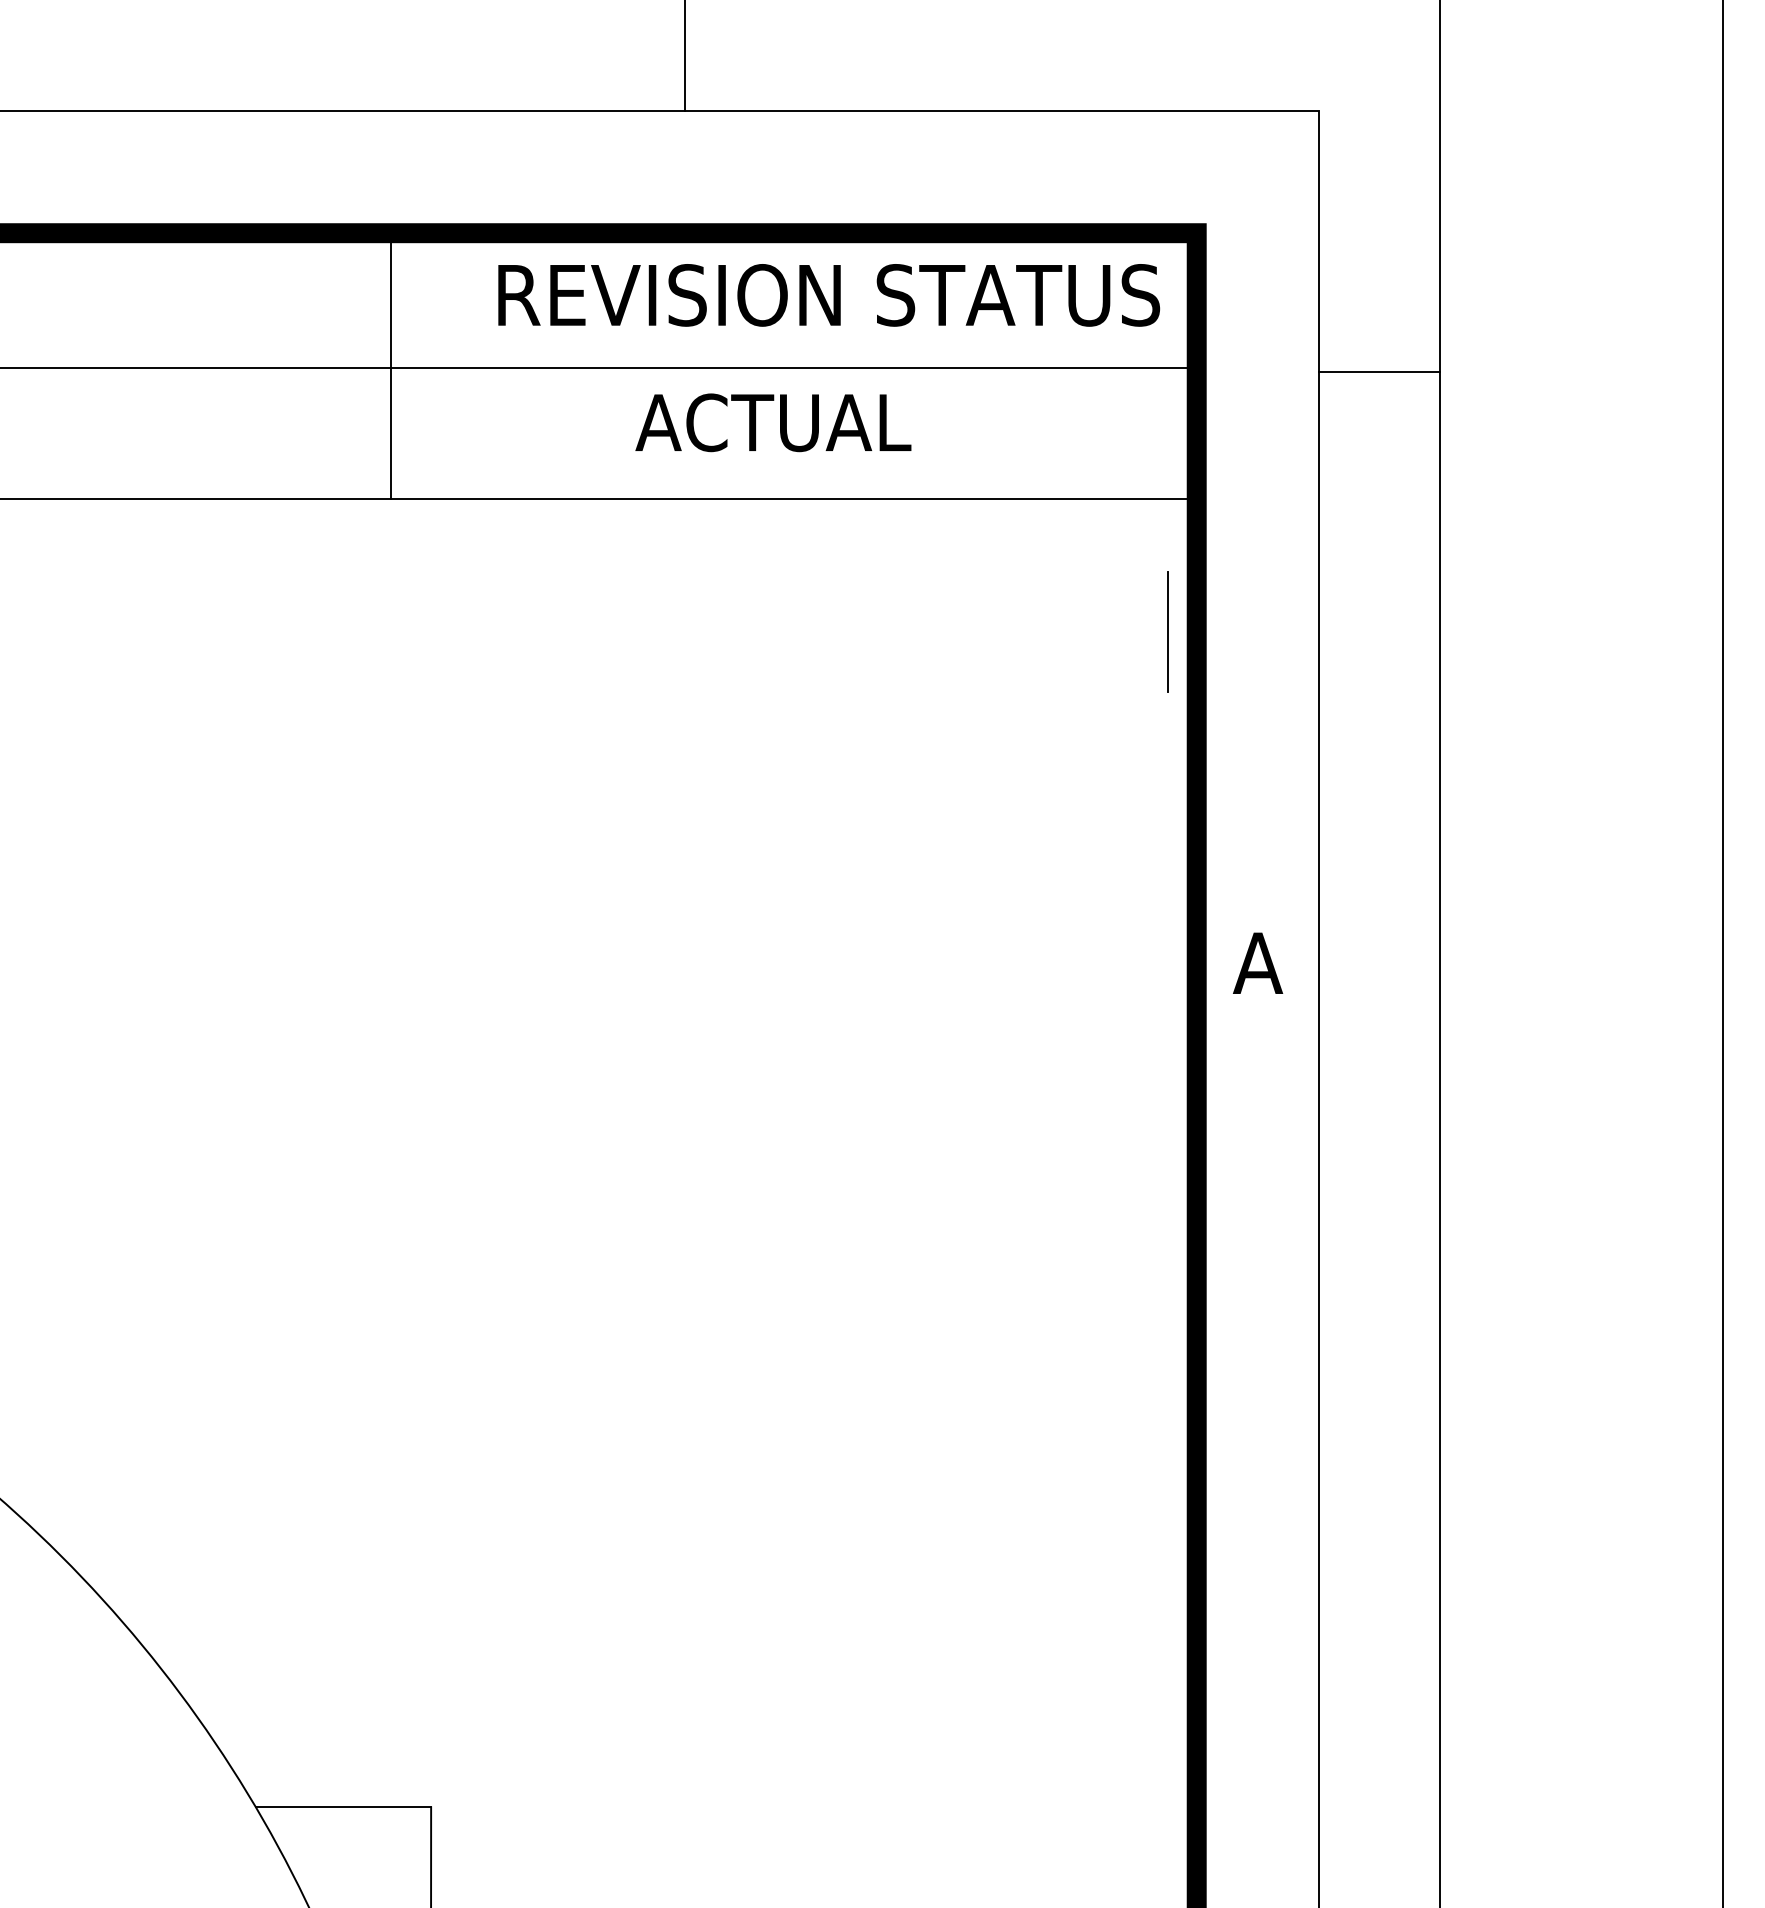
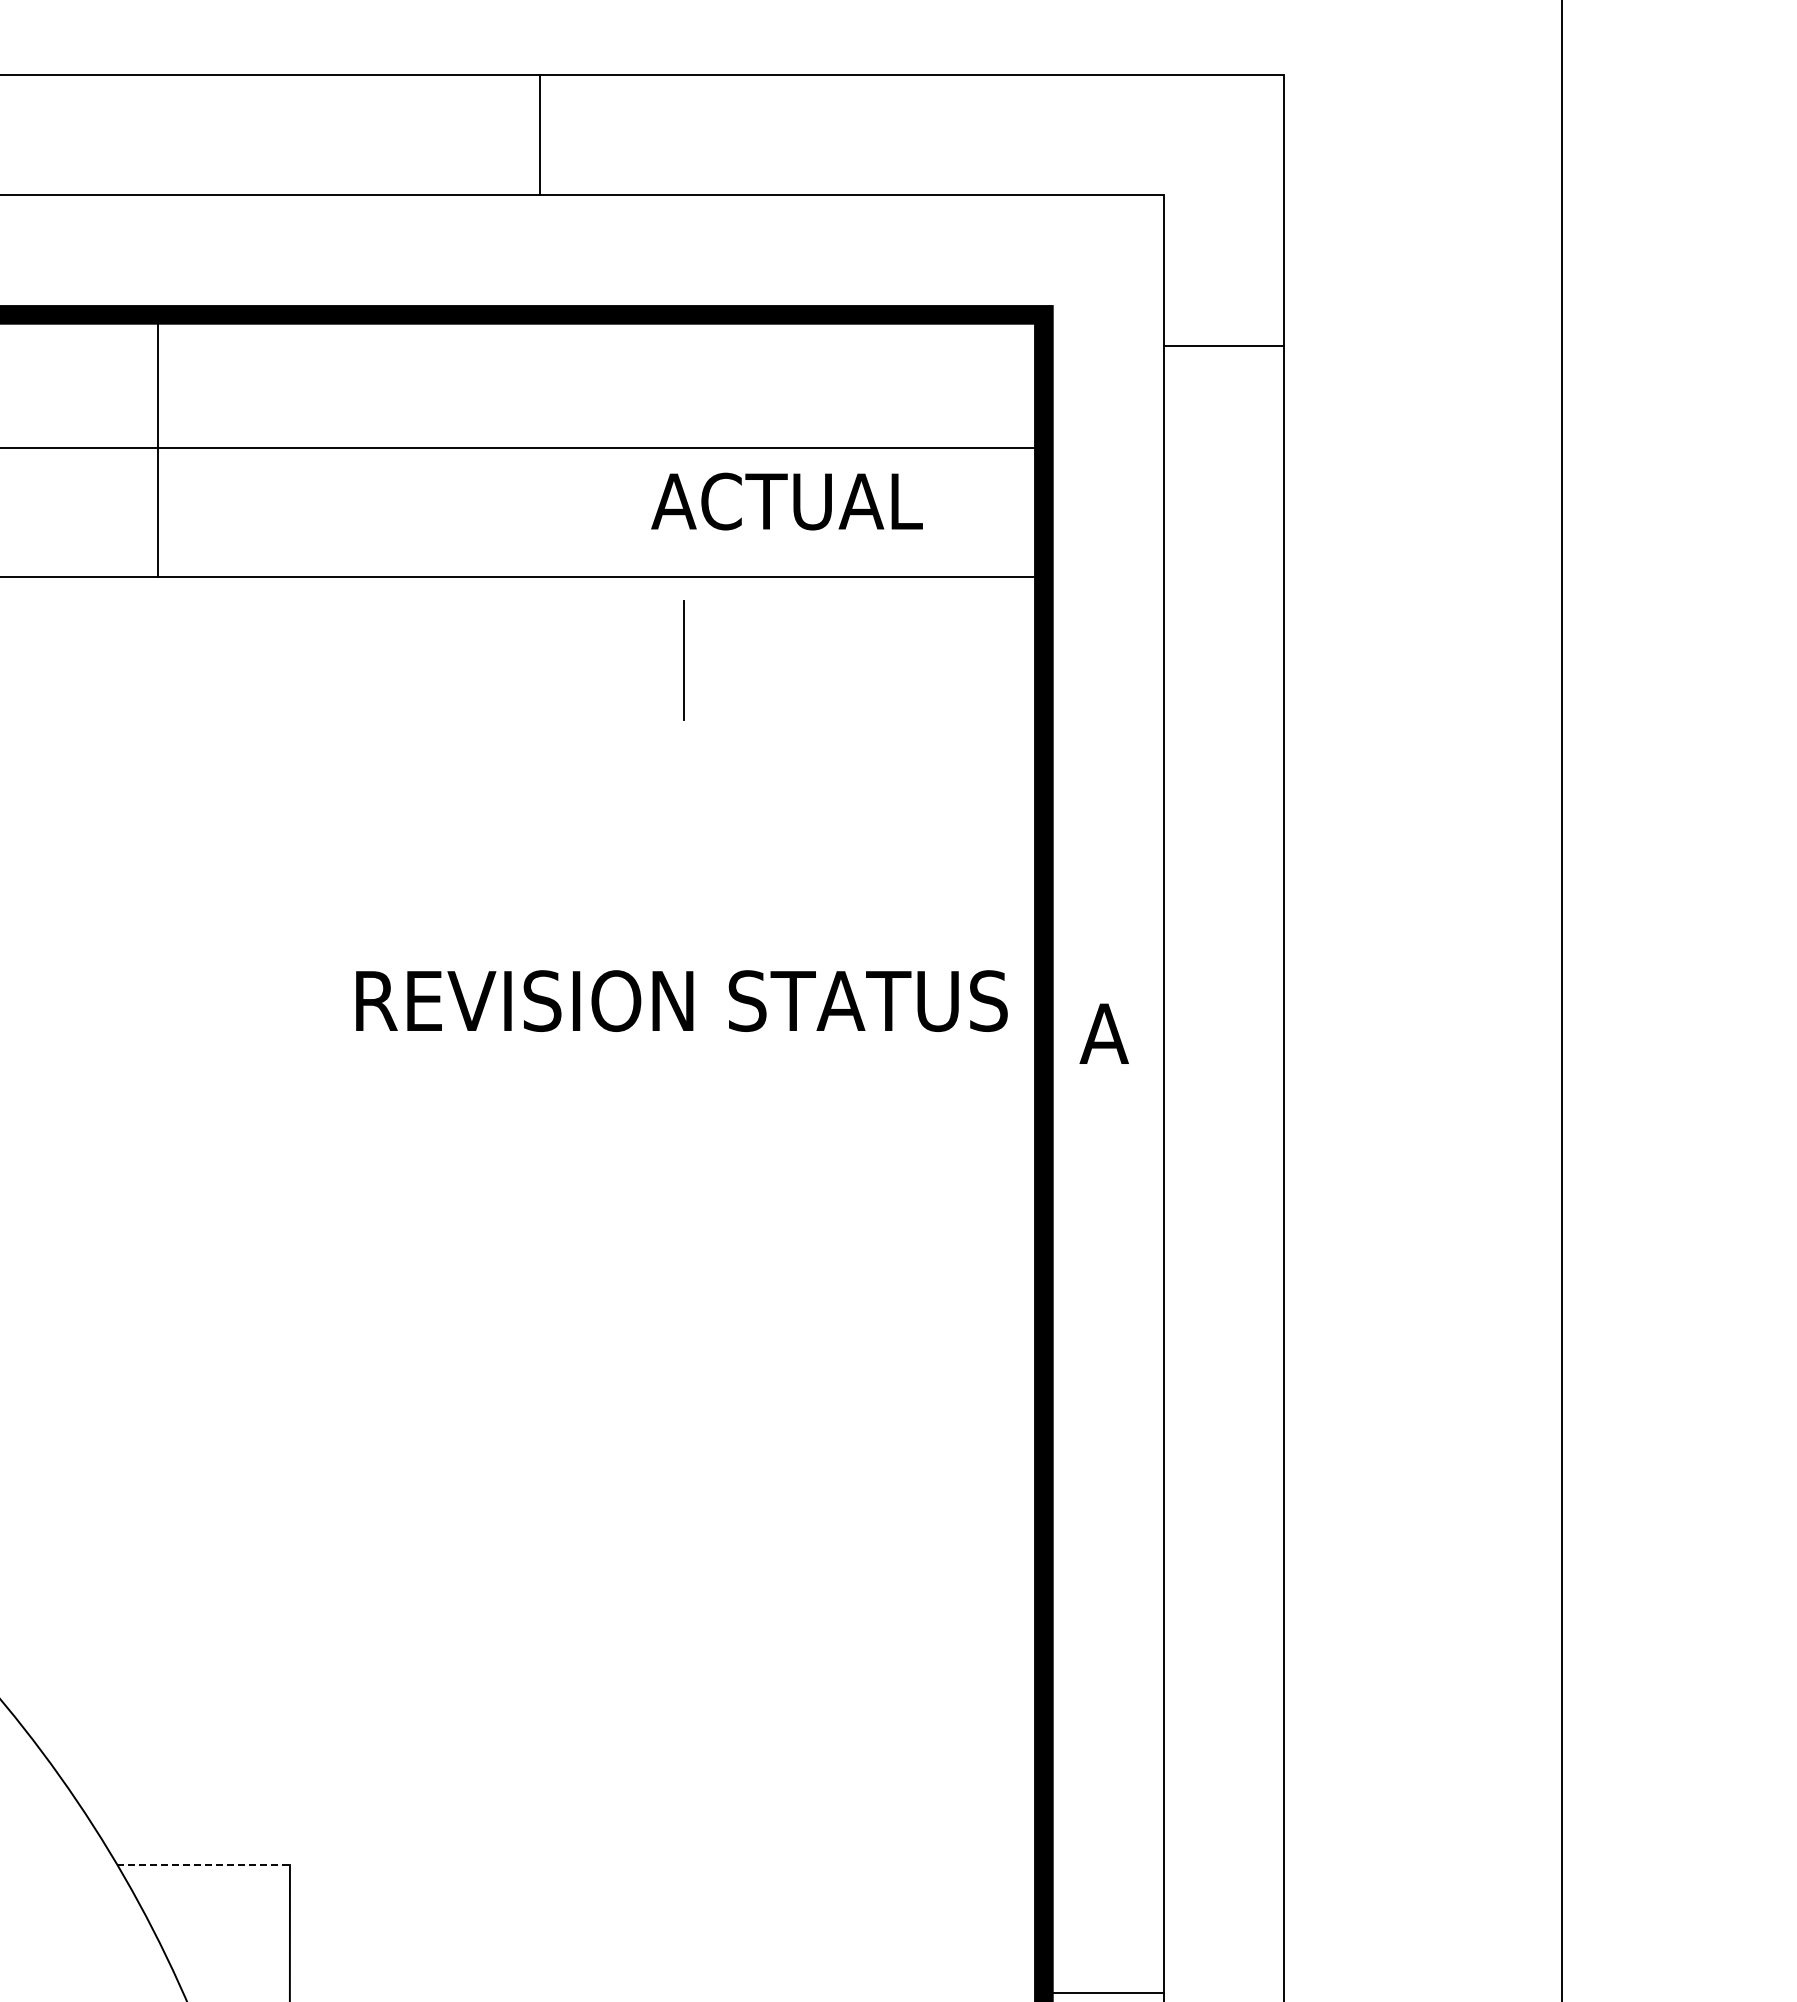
text: (828, 294) -> (681, 1000), moved
line: (391, 365) -> (158, 445), moved
line: (1379, 371) -> (1223, 345), moved
text: (772, 422) -> (786, 501), moved
line: (1166, 631) -> (683, 660), moved
line: (344, 1807) -> (204, 1865), solid -> dashed

